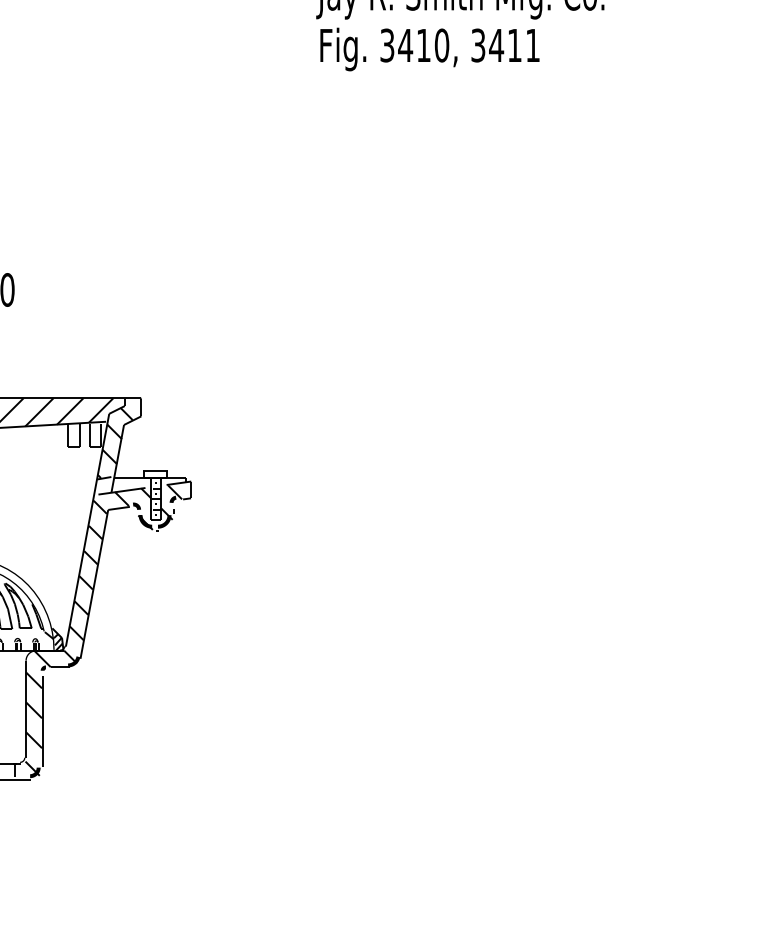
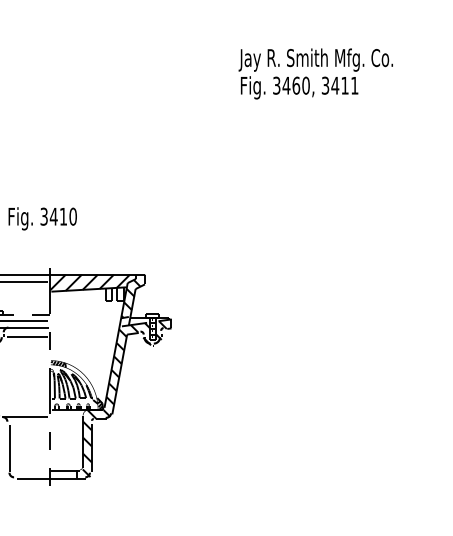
text: (424, 45) -> (296, 85), 3410, -> 3460,

